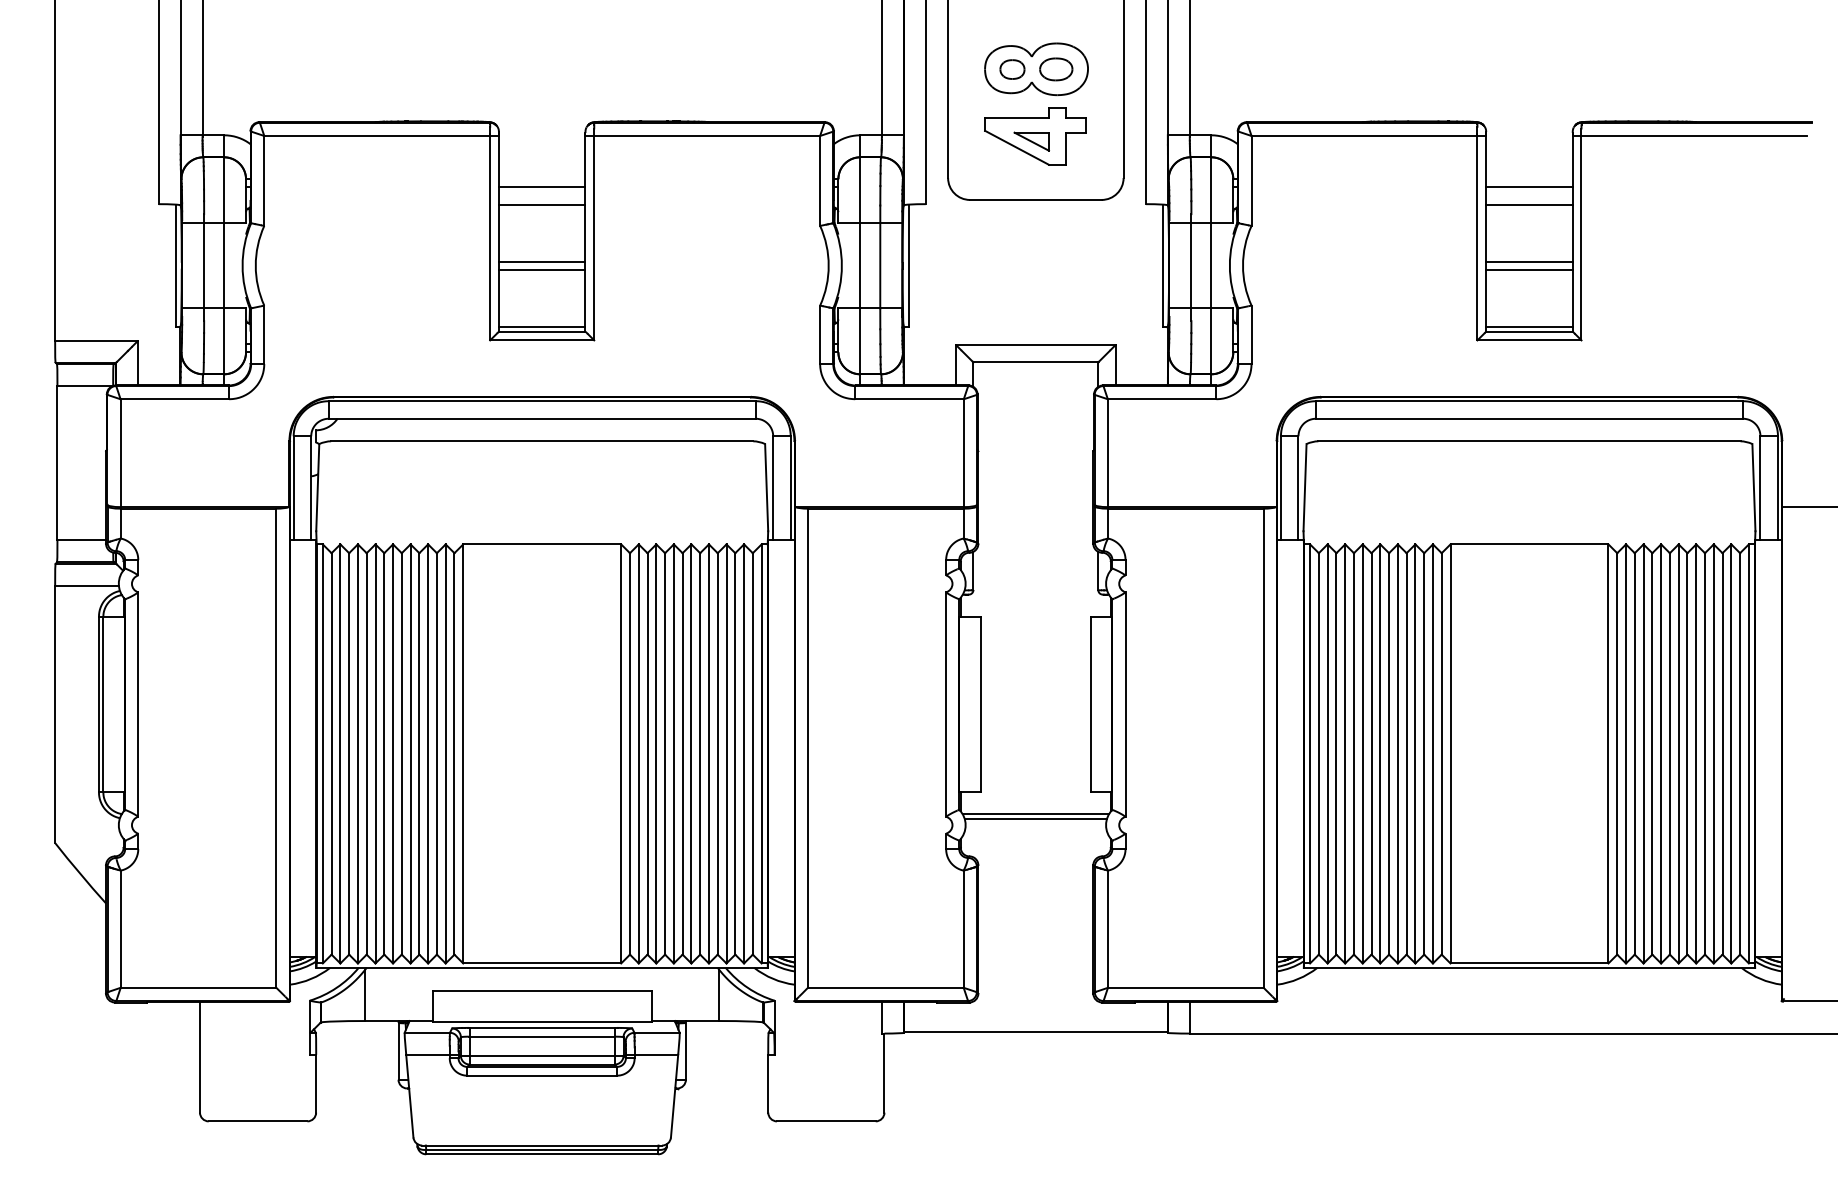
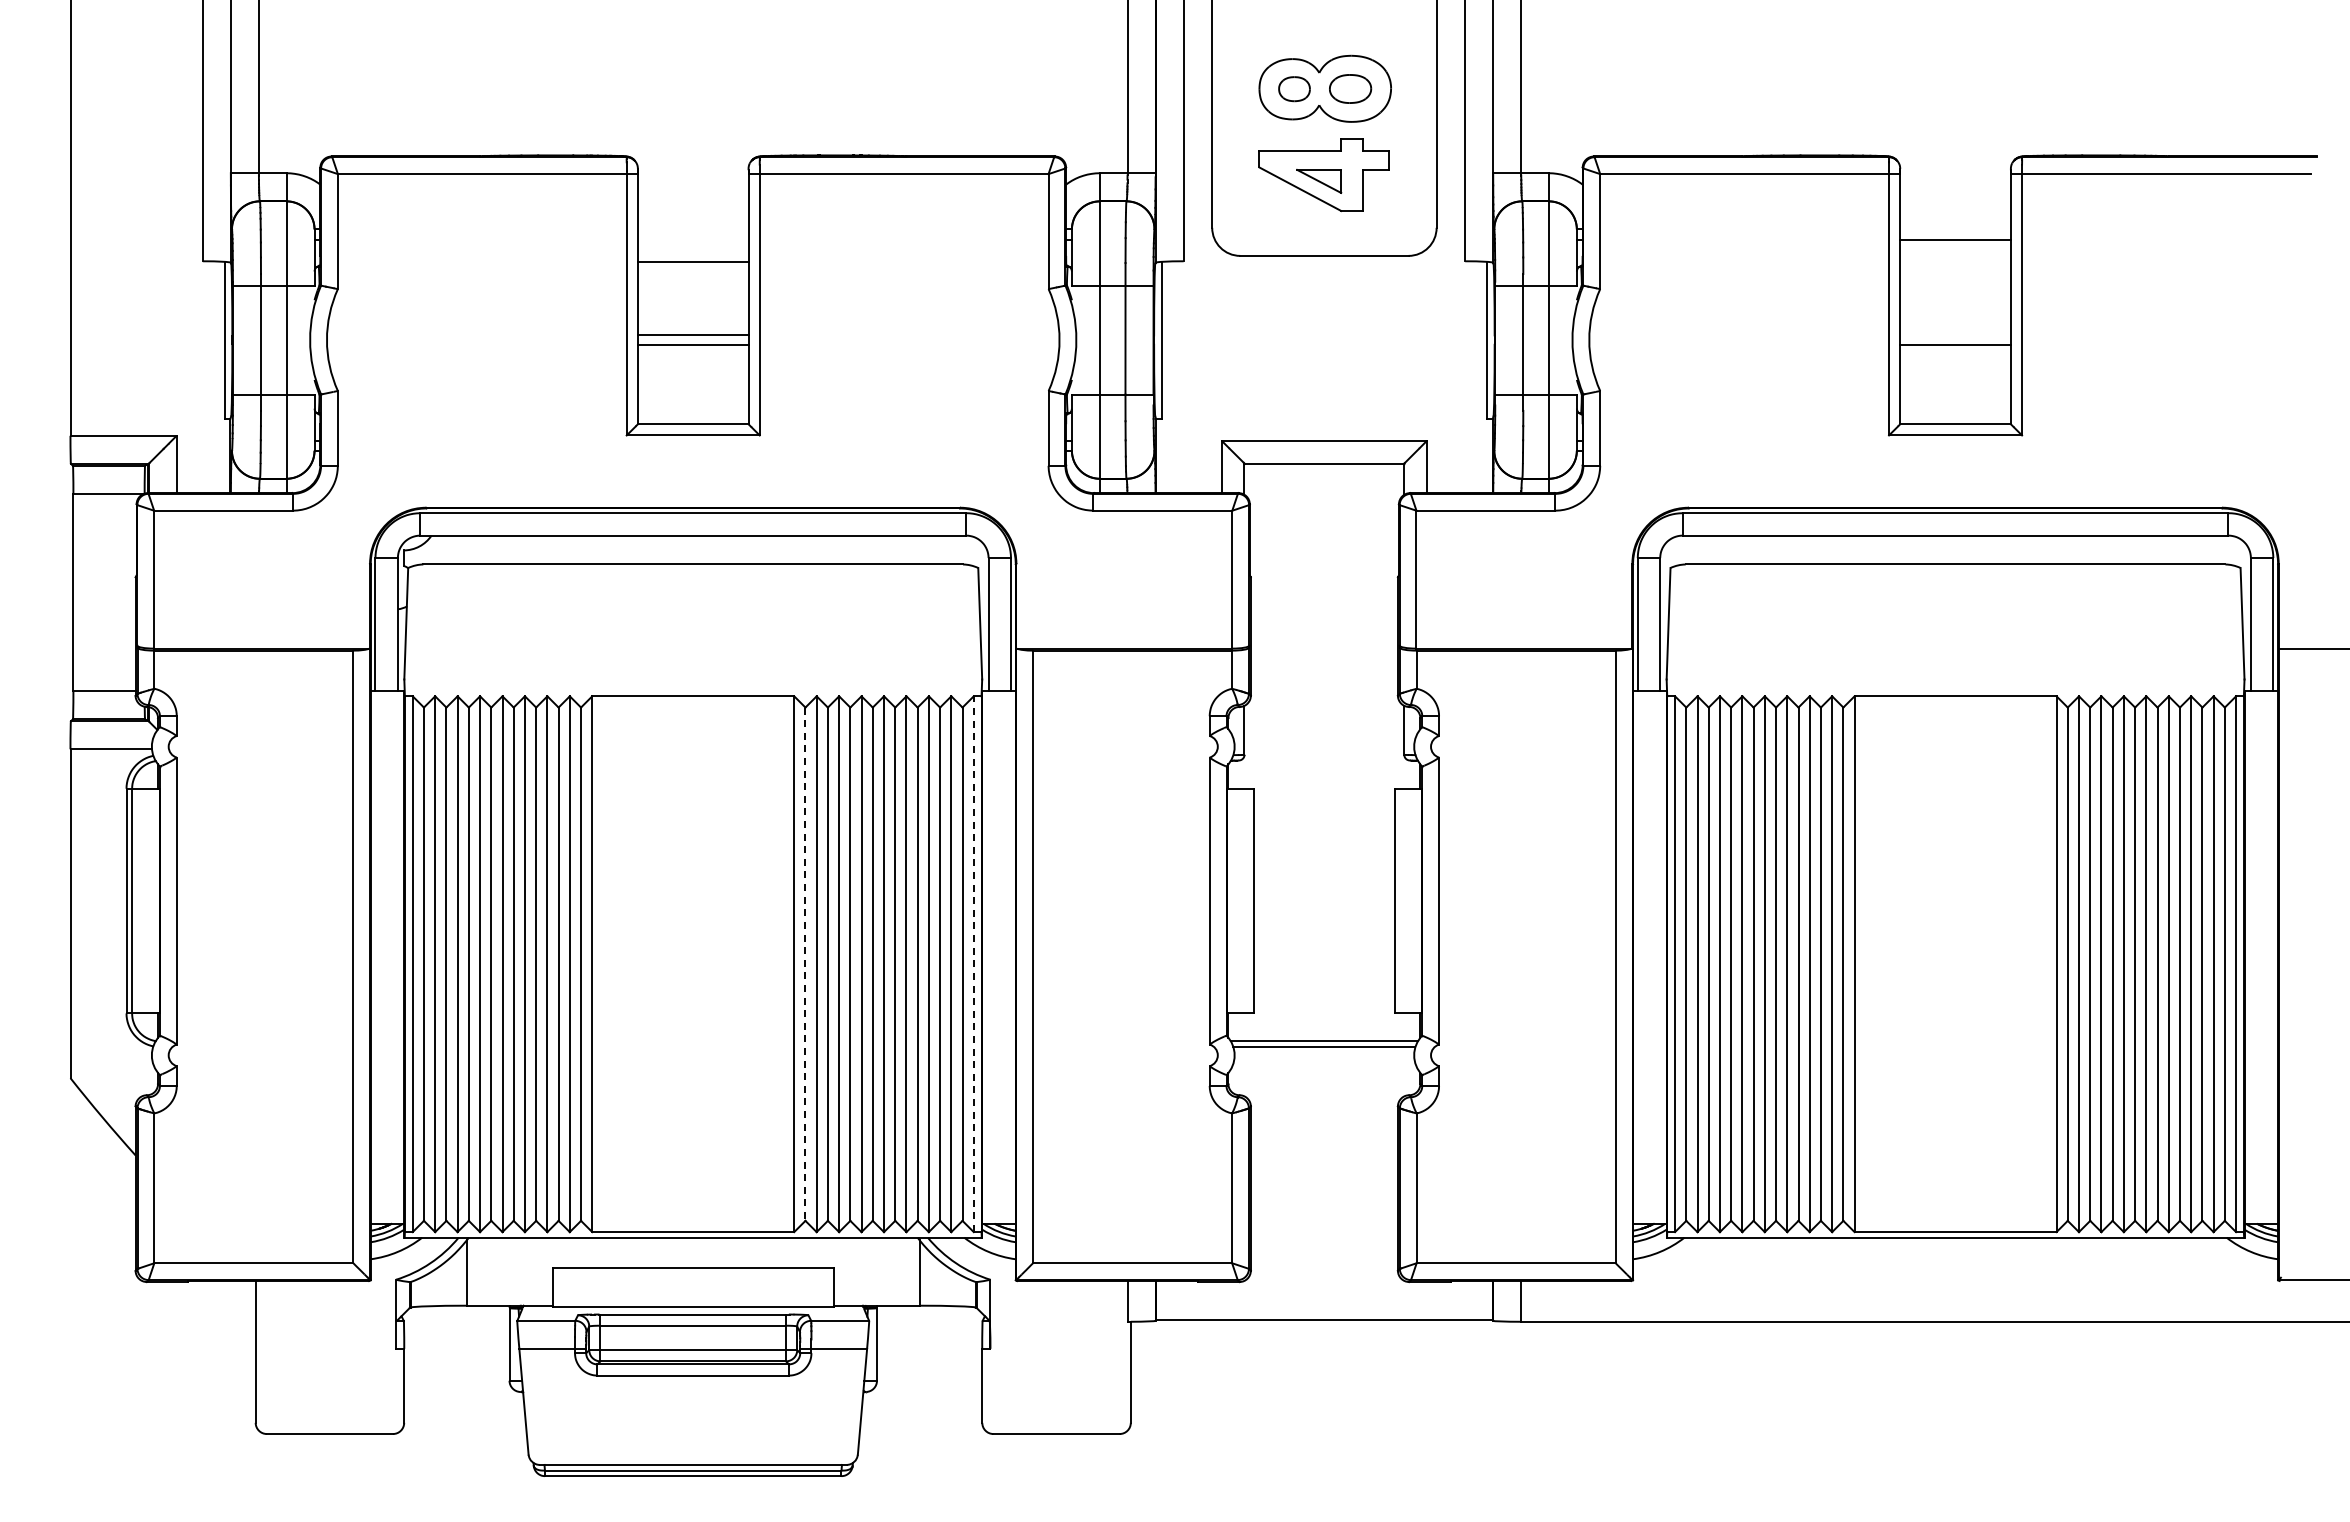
line: (541, 187) -> (692, 239), removed
line: (1529, 204) -> (1955, 261), removed
line: (1529, 261) -> (1955, 334), removed
line: (541, 327) -> (692, 418), removed
line: (1529, 327) -> (1955, 418), removed
line: (630, 754) -> (805, 964), solid -> dashed
line: (761, 754) -> (973, 964), solid -> dashed

